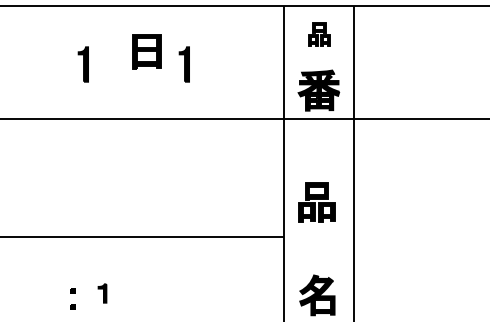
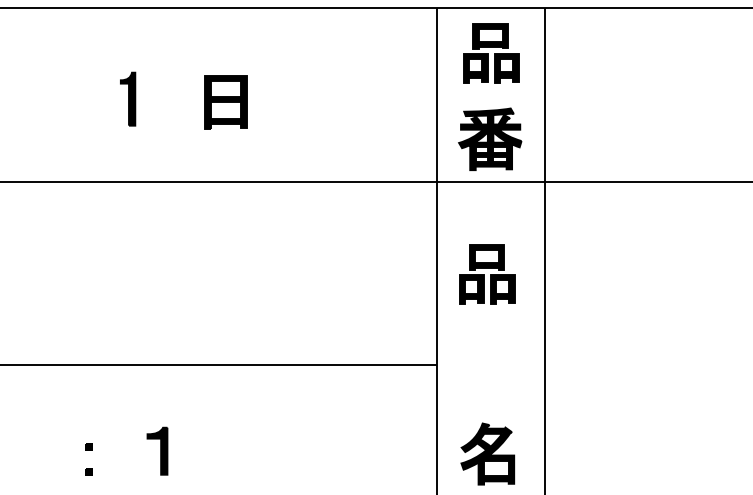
part: (319, 34) -> (491, 53), size x1.67
part: (146, 51) -> (225, 102), moved
part: (183, 64) -> (281, 99), removed
part: (316, 202) -> (486, 274), moved
part: (102, 293) -> (157, 451), size x1.67
part: (72, 298) -> (88, 458), moved

